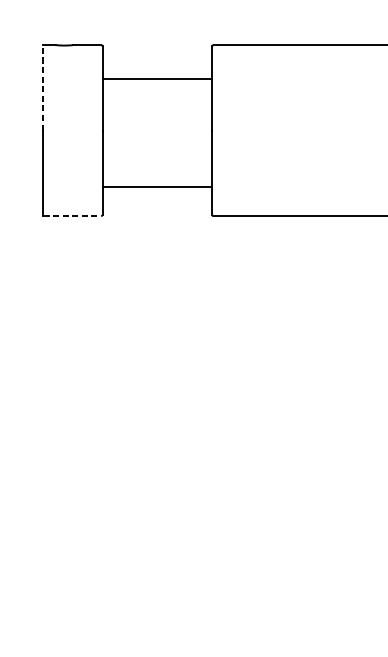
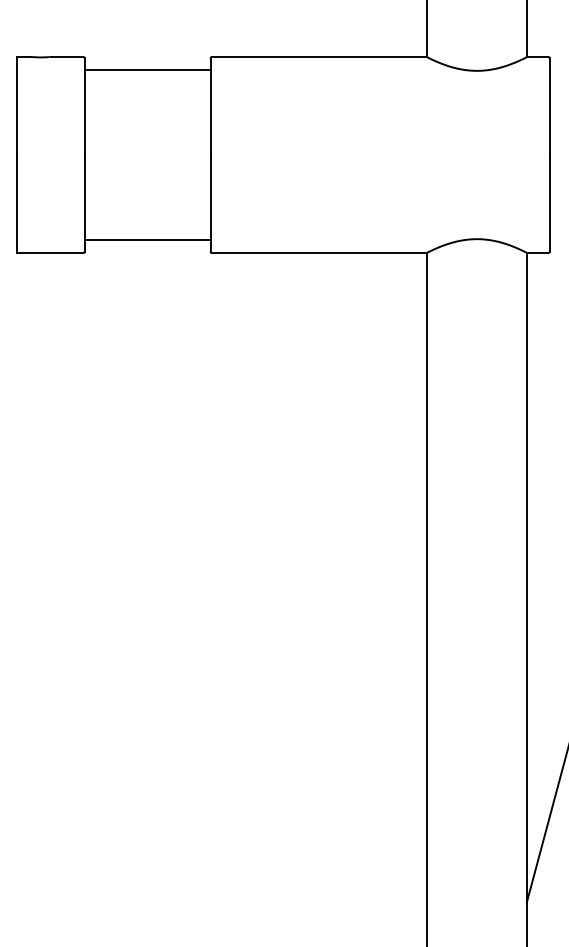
line: (157, 79) -> (147, 70), moved
line: (43, 87) -> (16, 105), dashed -> solid
line: (157, 186) -> (147, 239), moved
line: (72, 216) -> (50, 253), dashed -> solid

